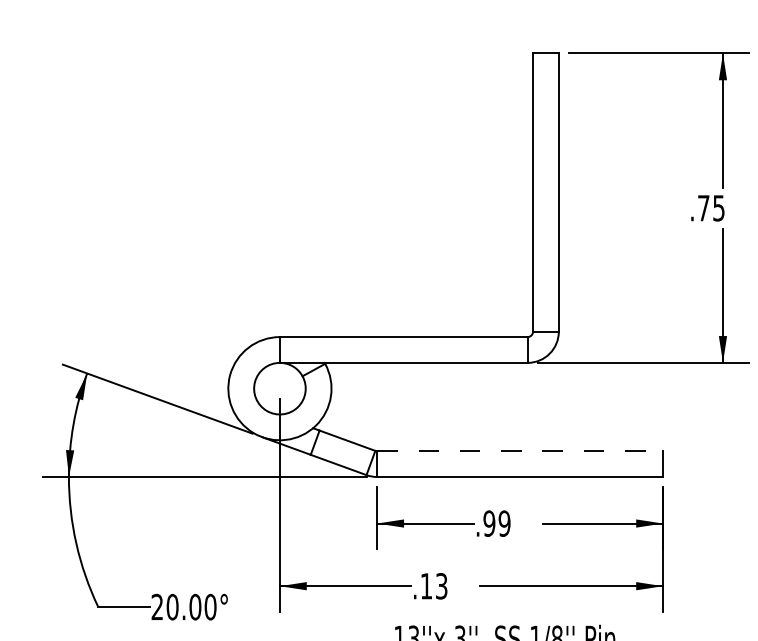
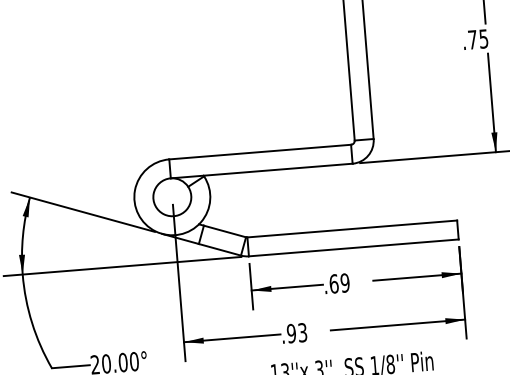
line: (520, 451) -> (352, 229), dashed -> solid
text: (489, 523) -> (334, 283), .99 -> .69
text: (426, 586) -> (291, 333), .13 -> .93

